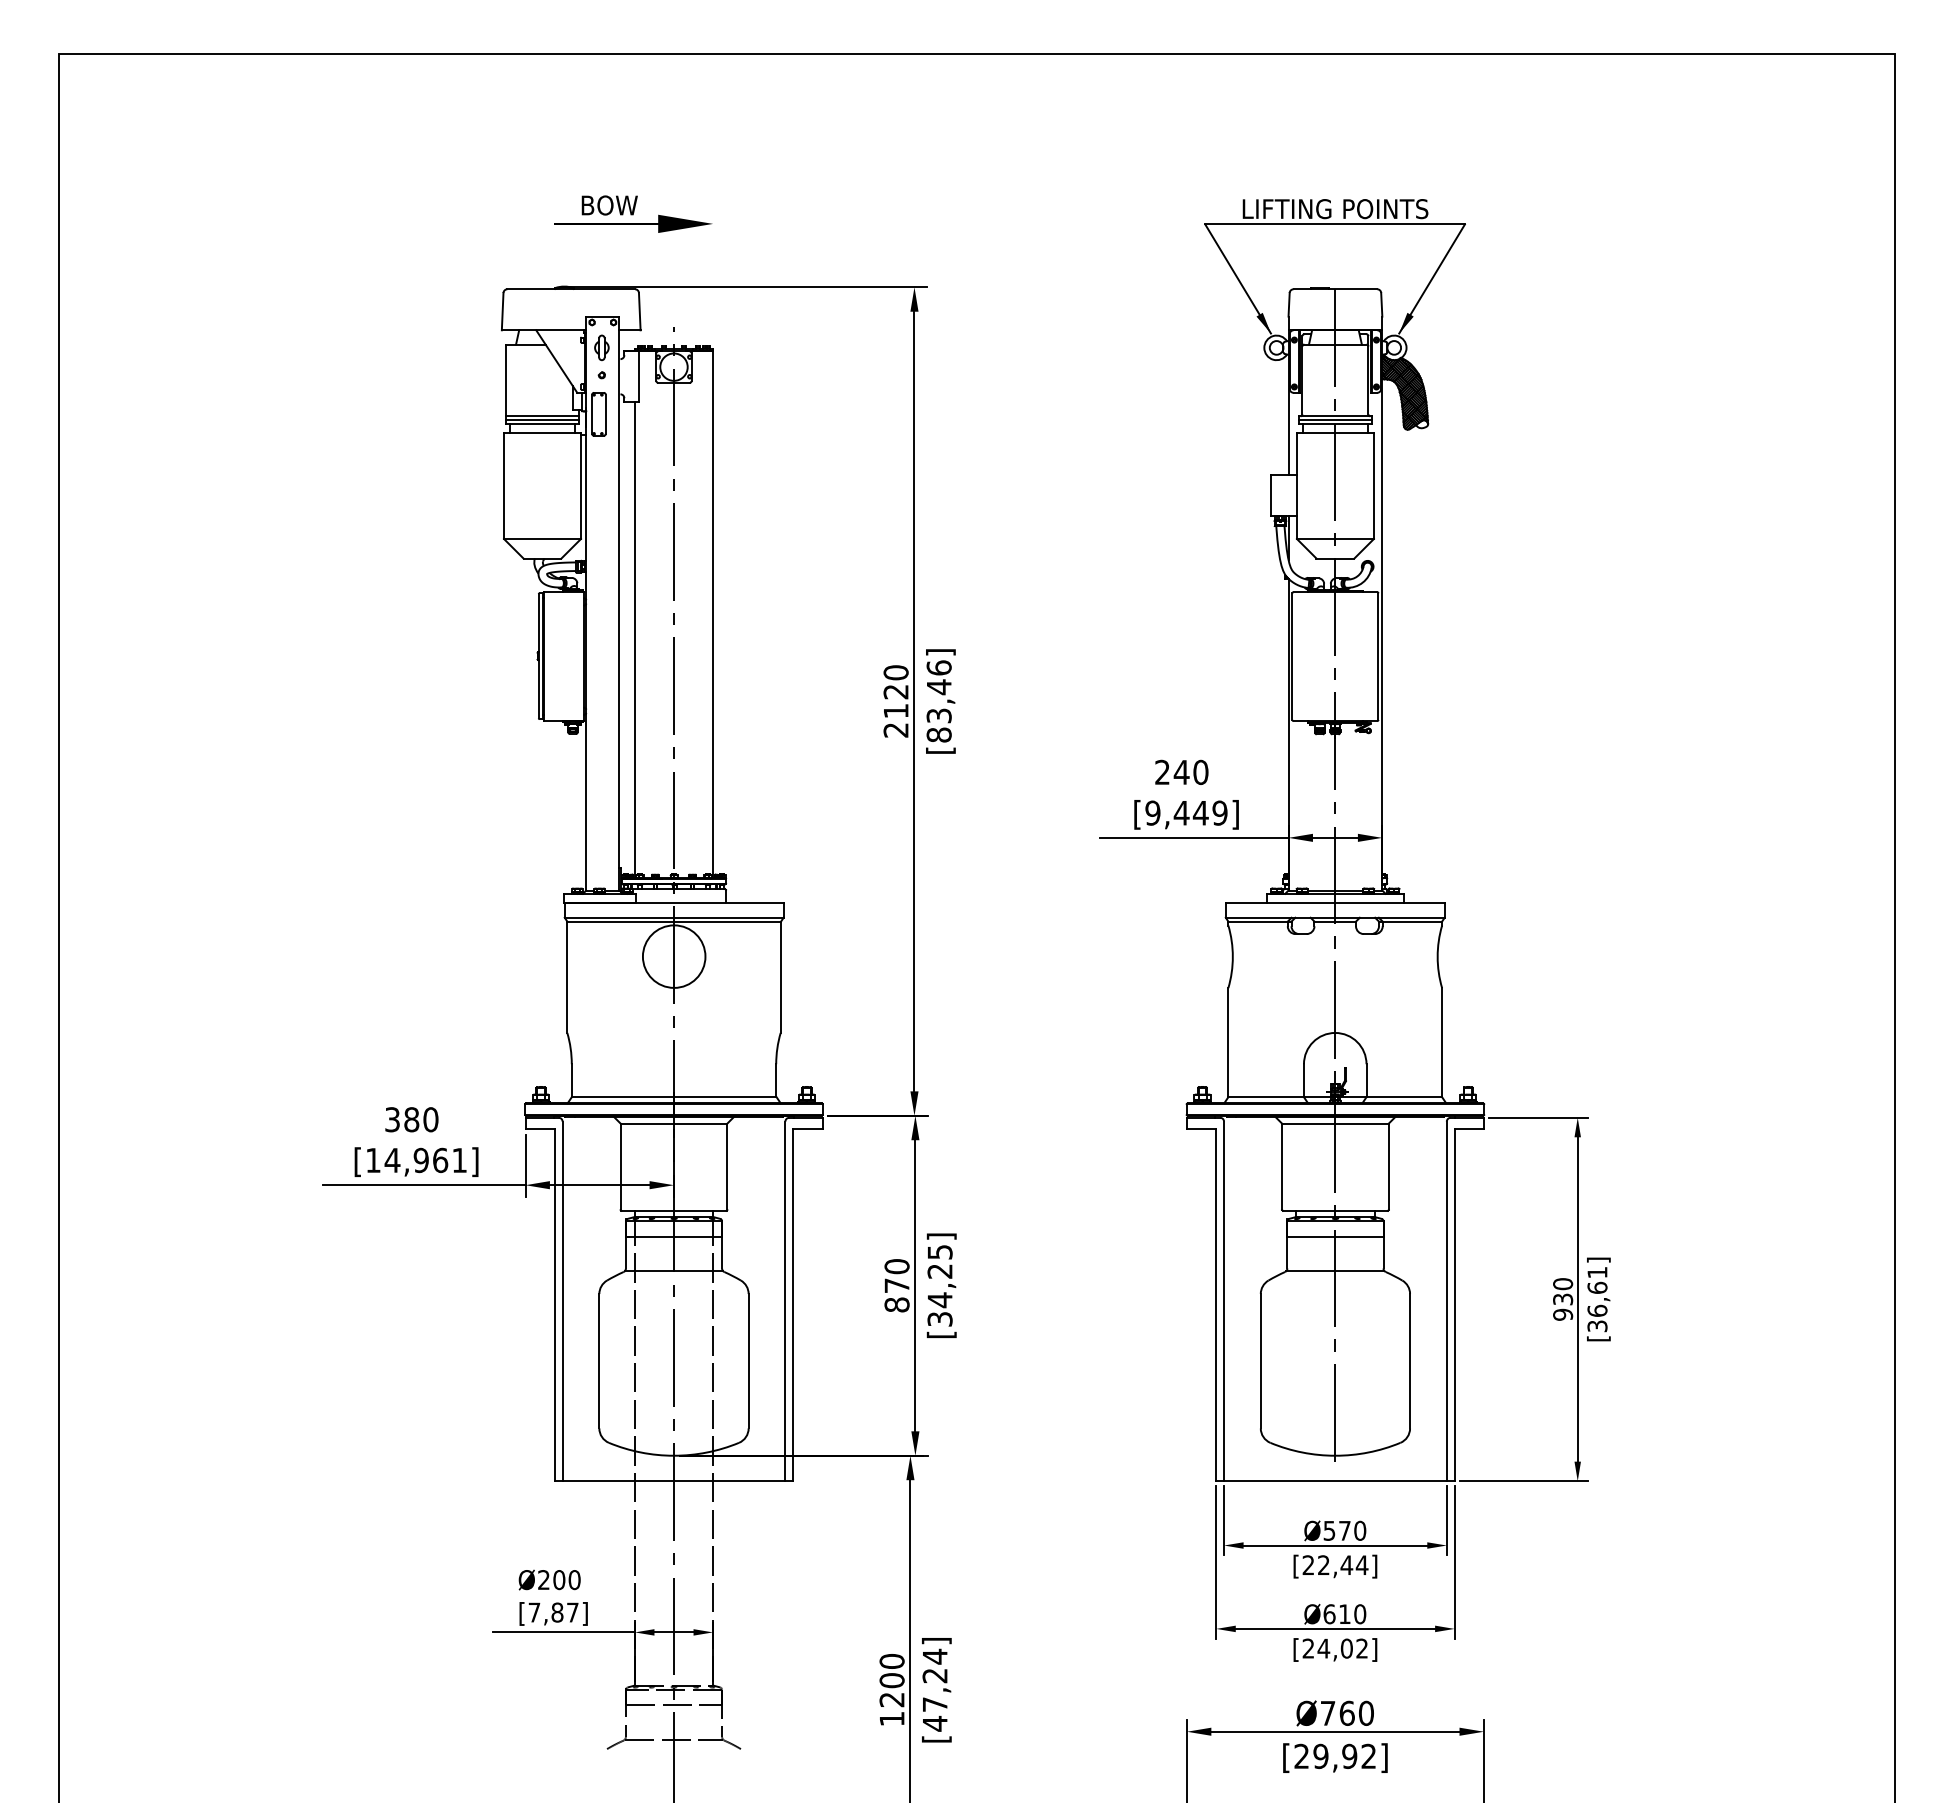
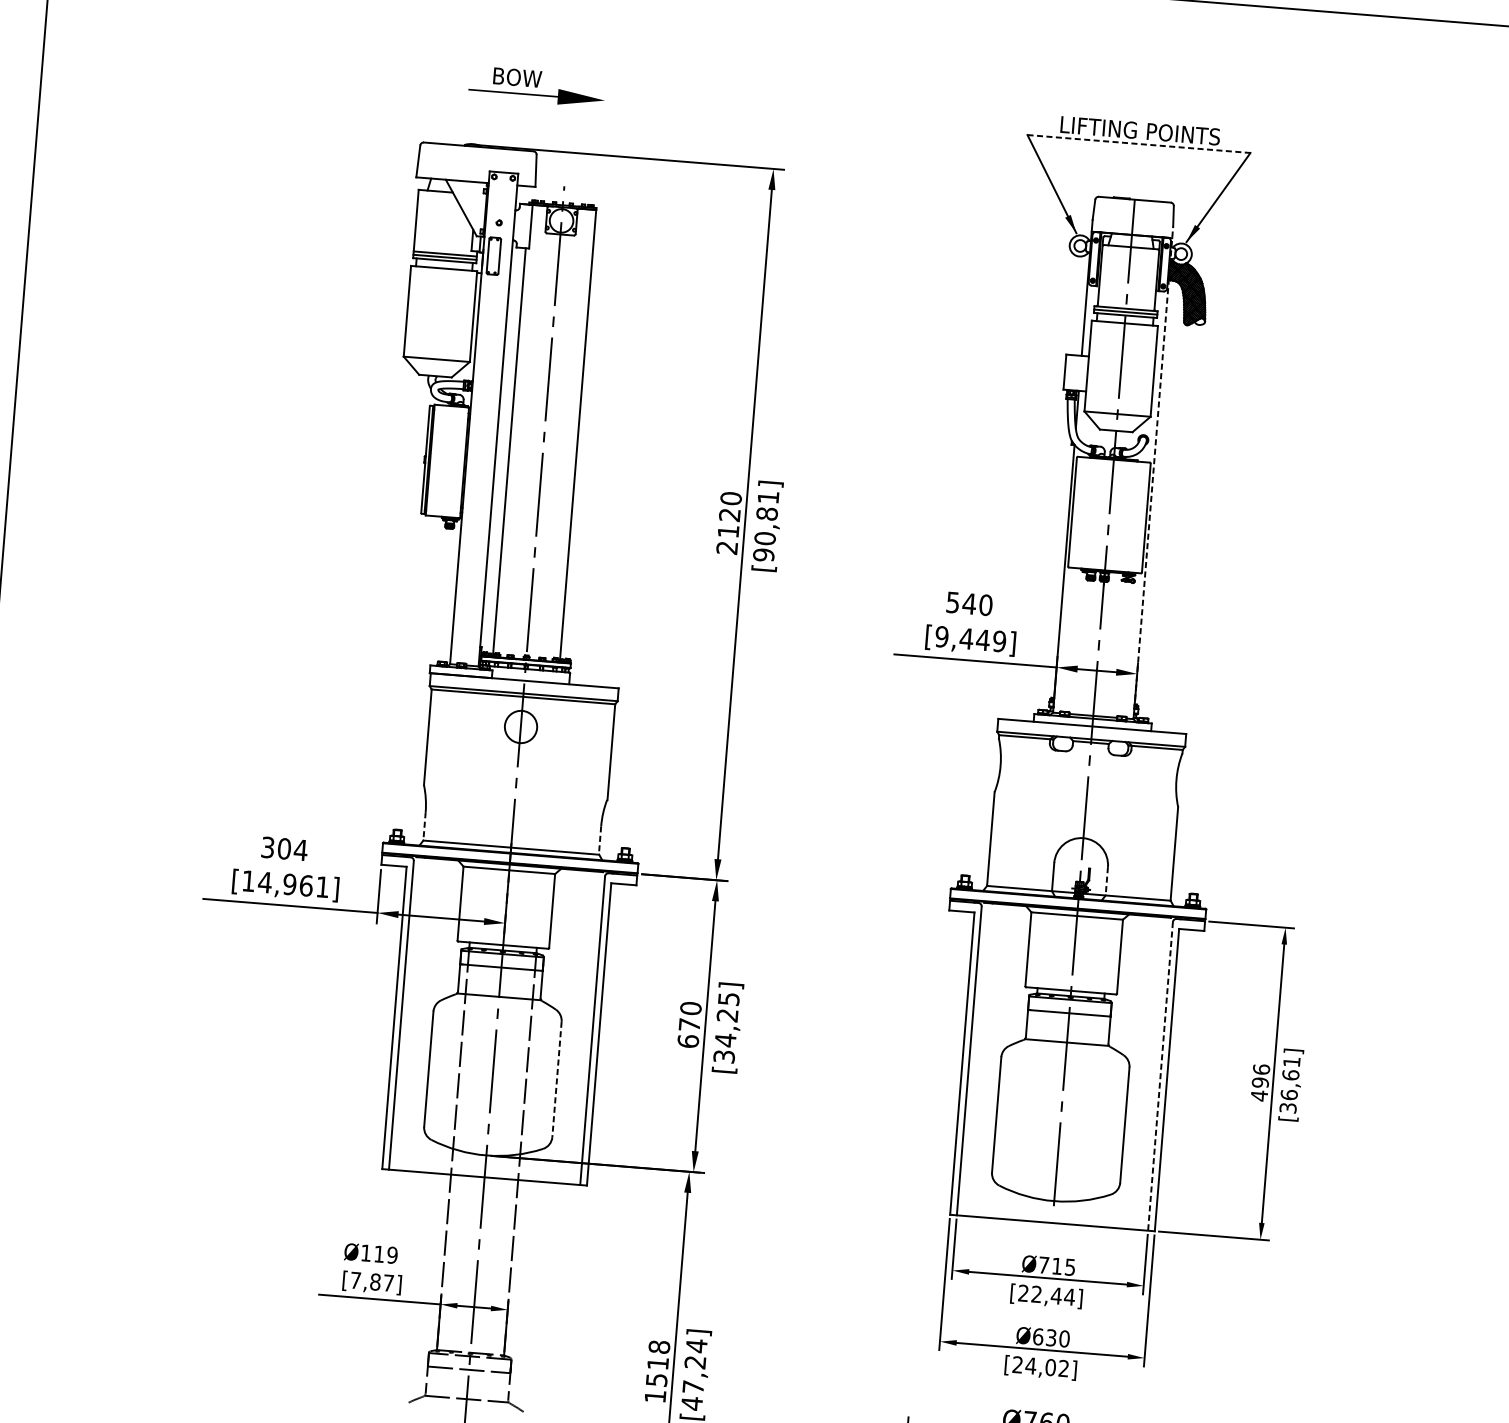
line: (1335, 224) -> (1139, 144), solid -> dashed
part: (601, 347) -> (500, 199), removed
line: (1382, 603) -> (1153, 472), solid -> dashed
text: (938, 701) -> (765, 526), [83,46] -> [90,81]
text: (1162, 772) -> (952, 602), 240 -> 540
circle: (673, 956) -> (520, 726), size x0.6
line: (571, 1081) -> (424, 827), solid -> dashed
line: (776, 1081) -> (600, 841), solid -> dashed
line: (1366, 1081) -> (1106, 882), solid -> dashed
text: (421, 1119) -> (292, 849), 380 -> 304
text: (1563, 1299) -> (1260, 1082), 930 -> 496
line: (1446, 1301) -> (1160, 1076), solid -> dashed
text: (896, 1304) -> (687, 1040), 870 -> 670
line: (748, 1361) -> (556, 1079), solid -> dashed
text: (1344, 1530) -> (1056, 1265), Ø570 -> Ø715
text: (559, 1580) -> (379, 1254), Ø200 -> Ø119
text: (1344, 1614) -> (1051, 1338), Ø610 -> Ø630
text: (891, 1680) -> (657, 1363), 1200 -> 1518

